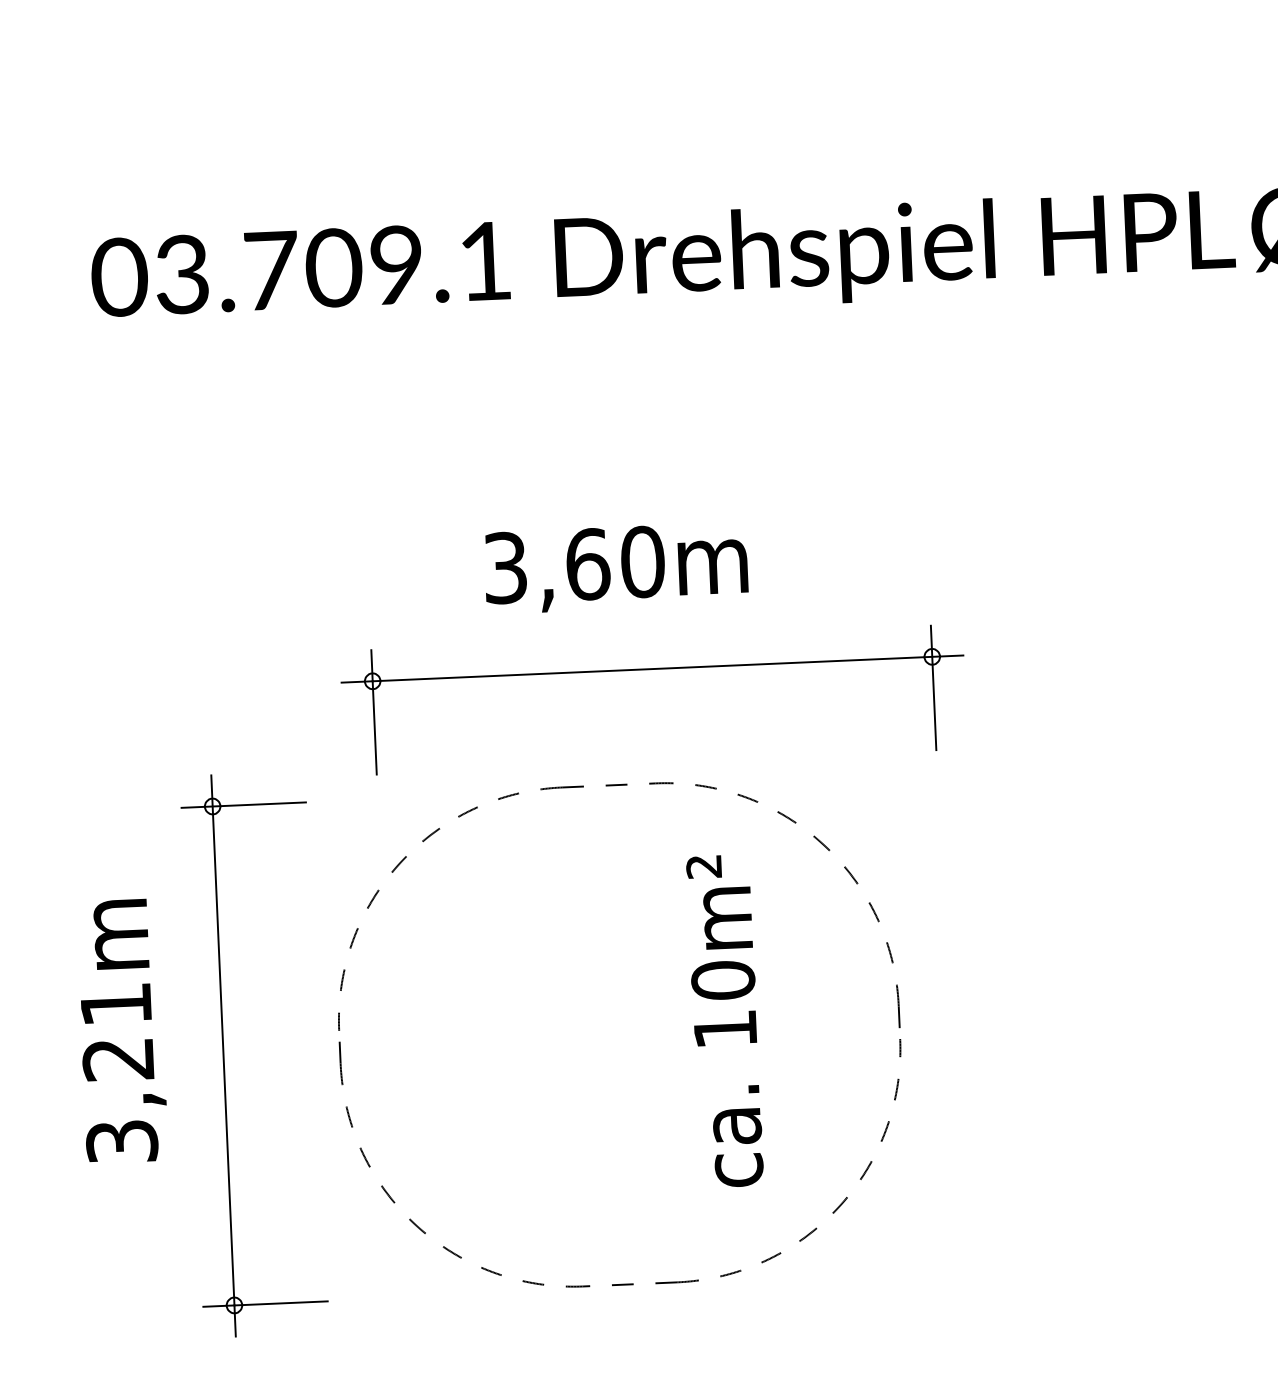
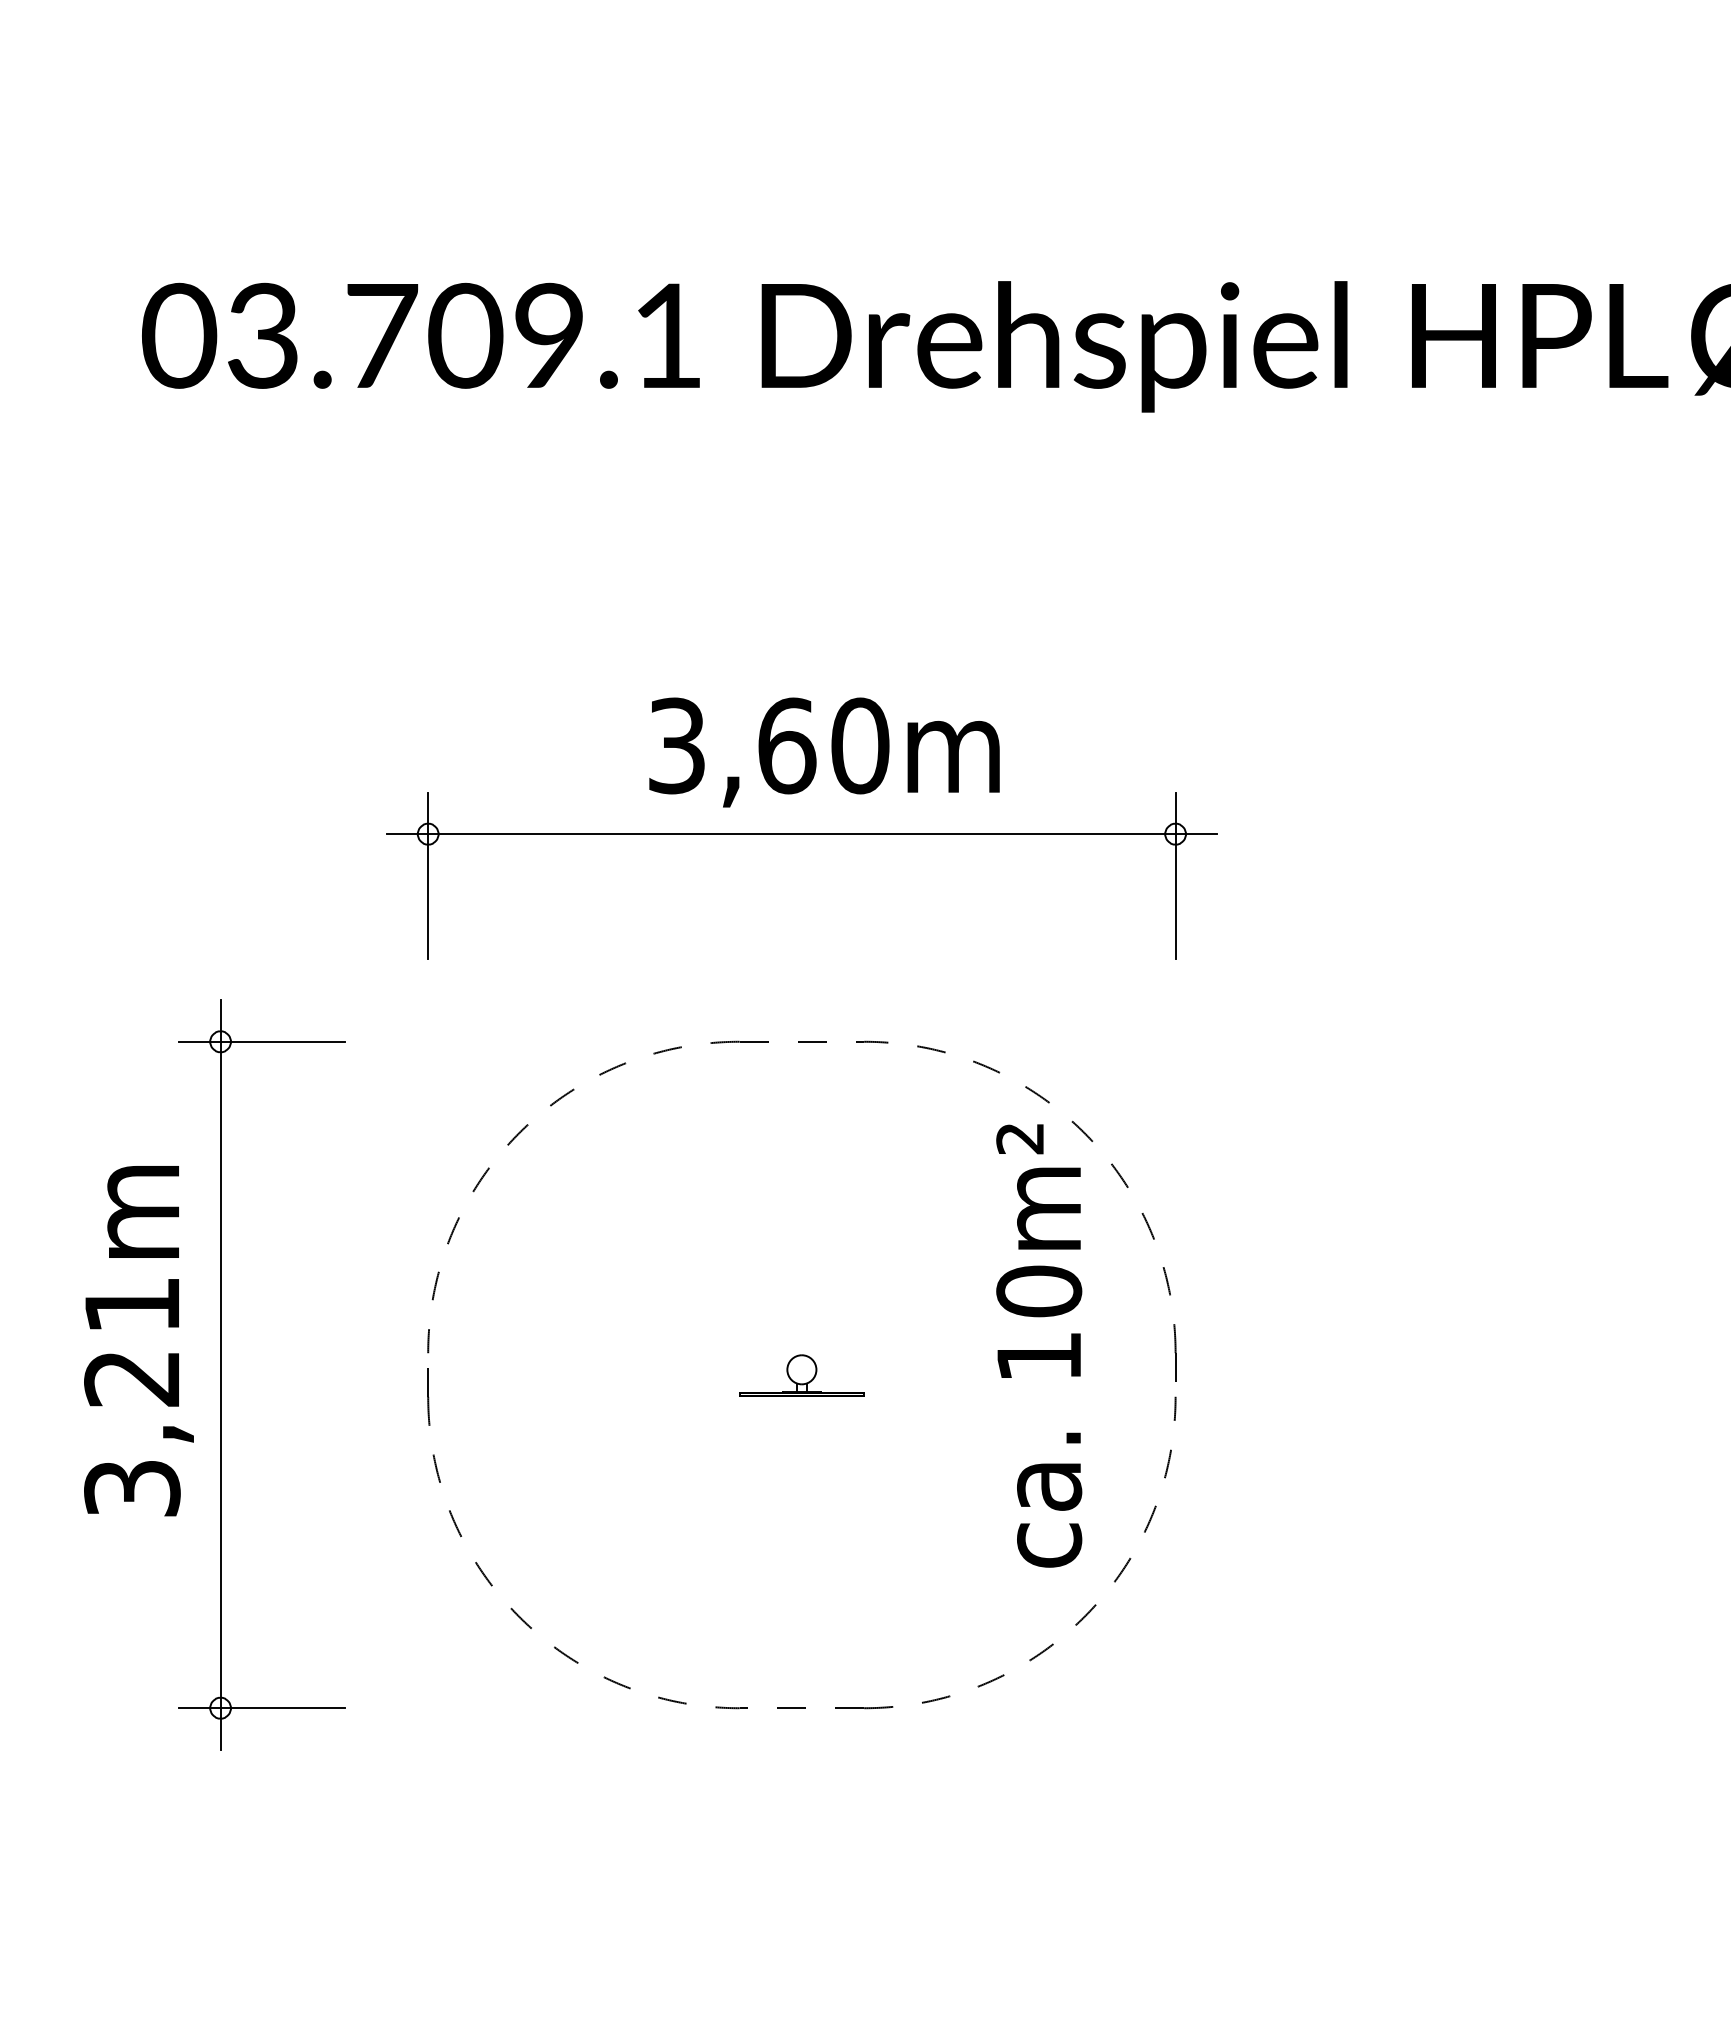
part: (652, 669) -> (801, 834), moved
text: (725, 1020) -> (1039, 1345), moved
part: (619, 1035) -> (801, 1375), added
part: (224, 1055) -> (221, 1374), moved

